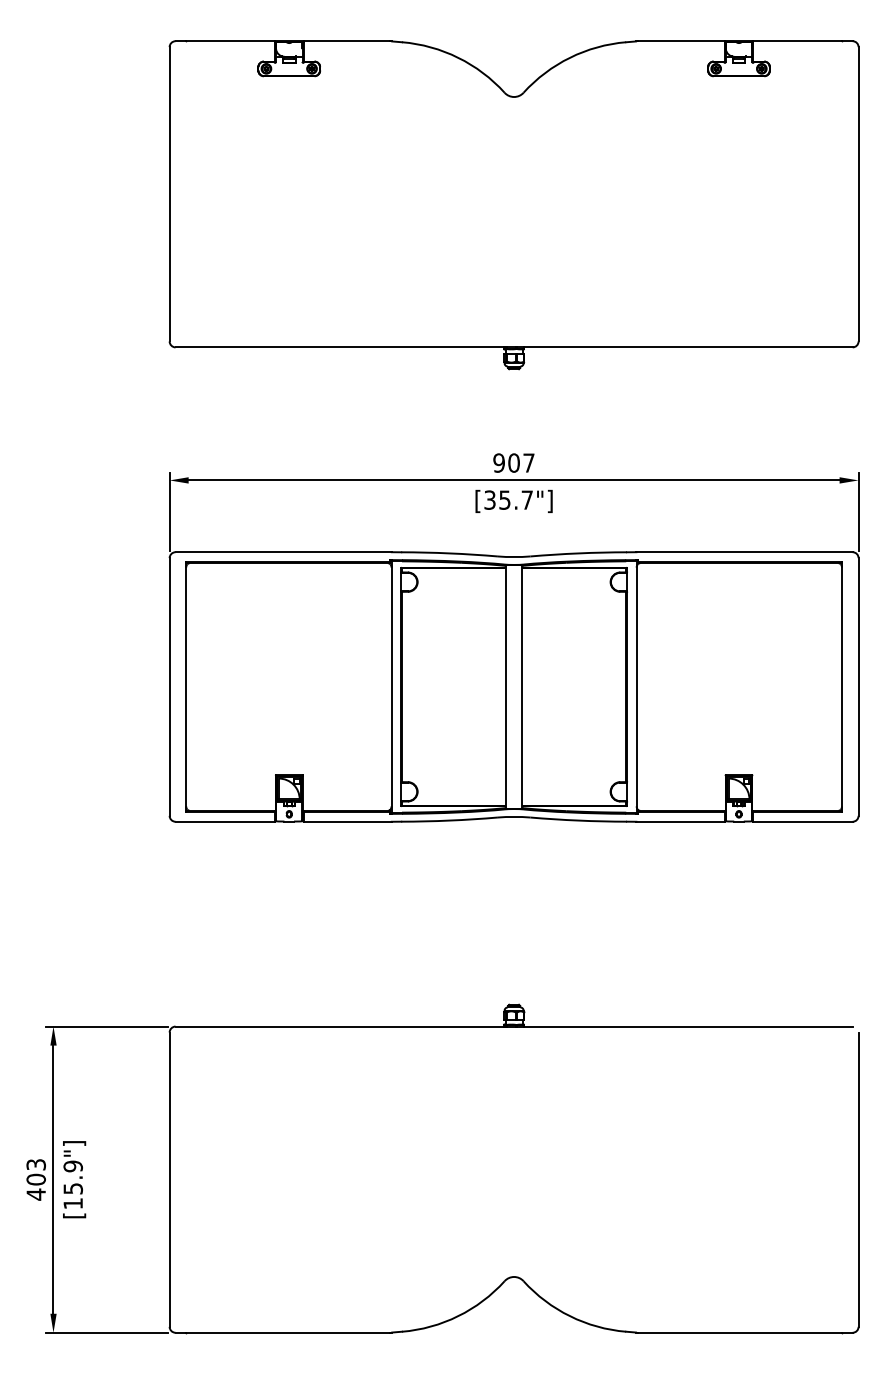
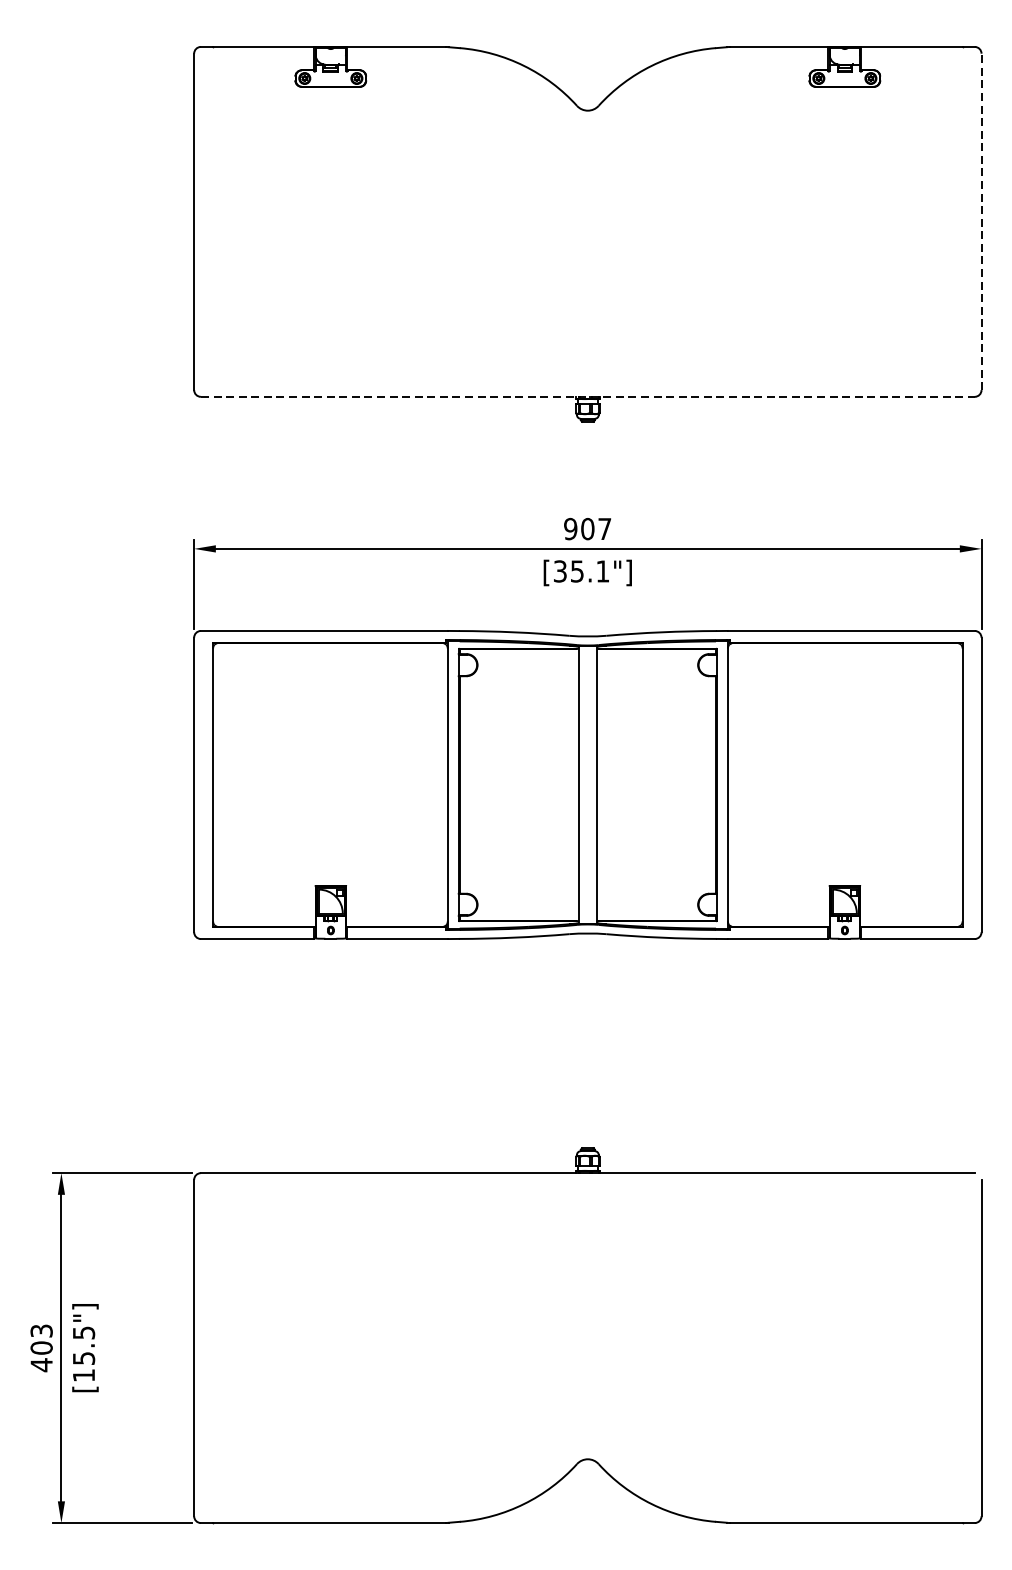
line: (858, 193) -> (981, 220), solid -> dashed
line: (514, 347) -> (588, 396), solid -> dashed
text: (526, 499) -> (602, 570), [35.7"] -> [35.1"]
text: (72, 1166) -> (83, 1333), [15.9"] -> [15.5"]

